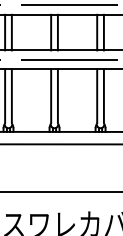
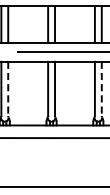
line: (11, 95) -> (7, 88), solid -> dashed
line: (103, 95) -> (101, 88), solid -> dashed

